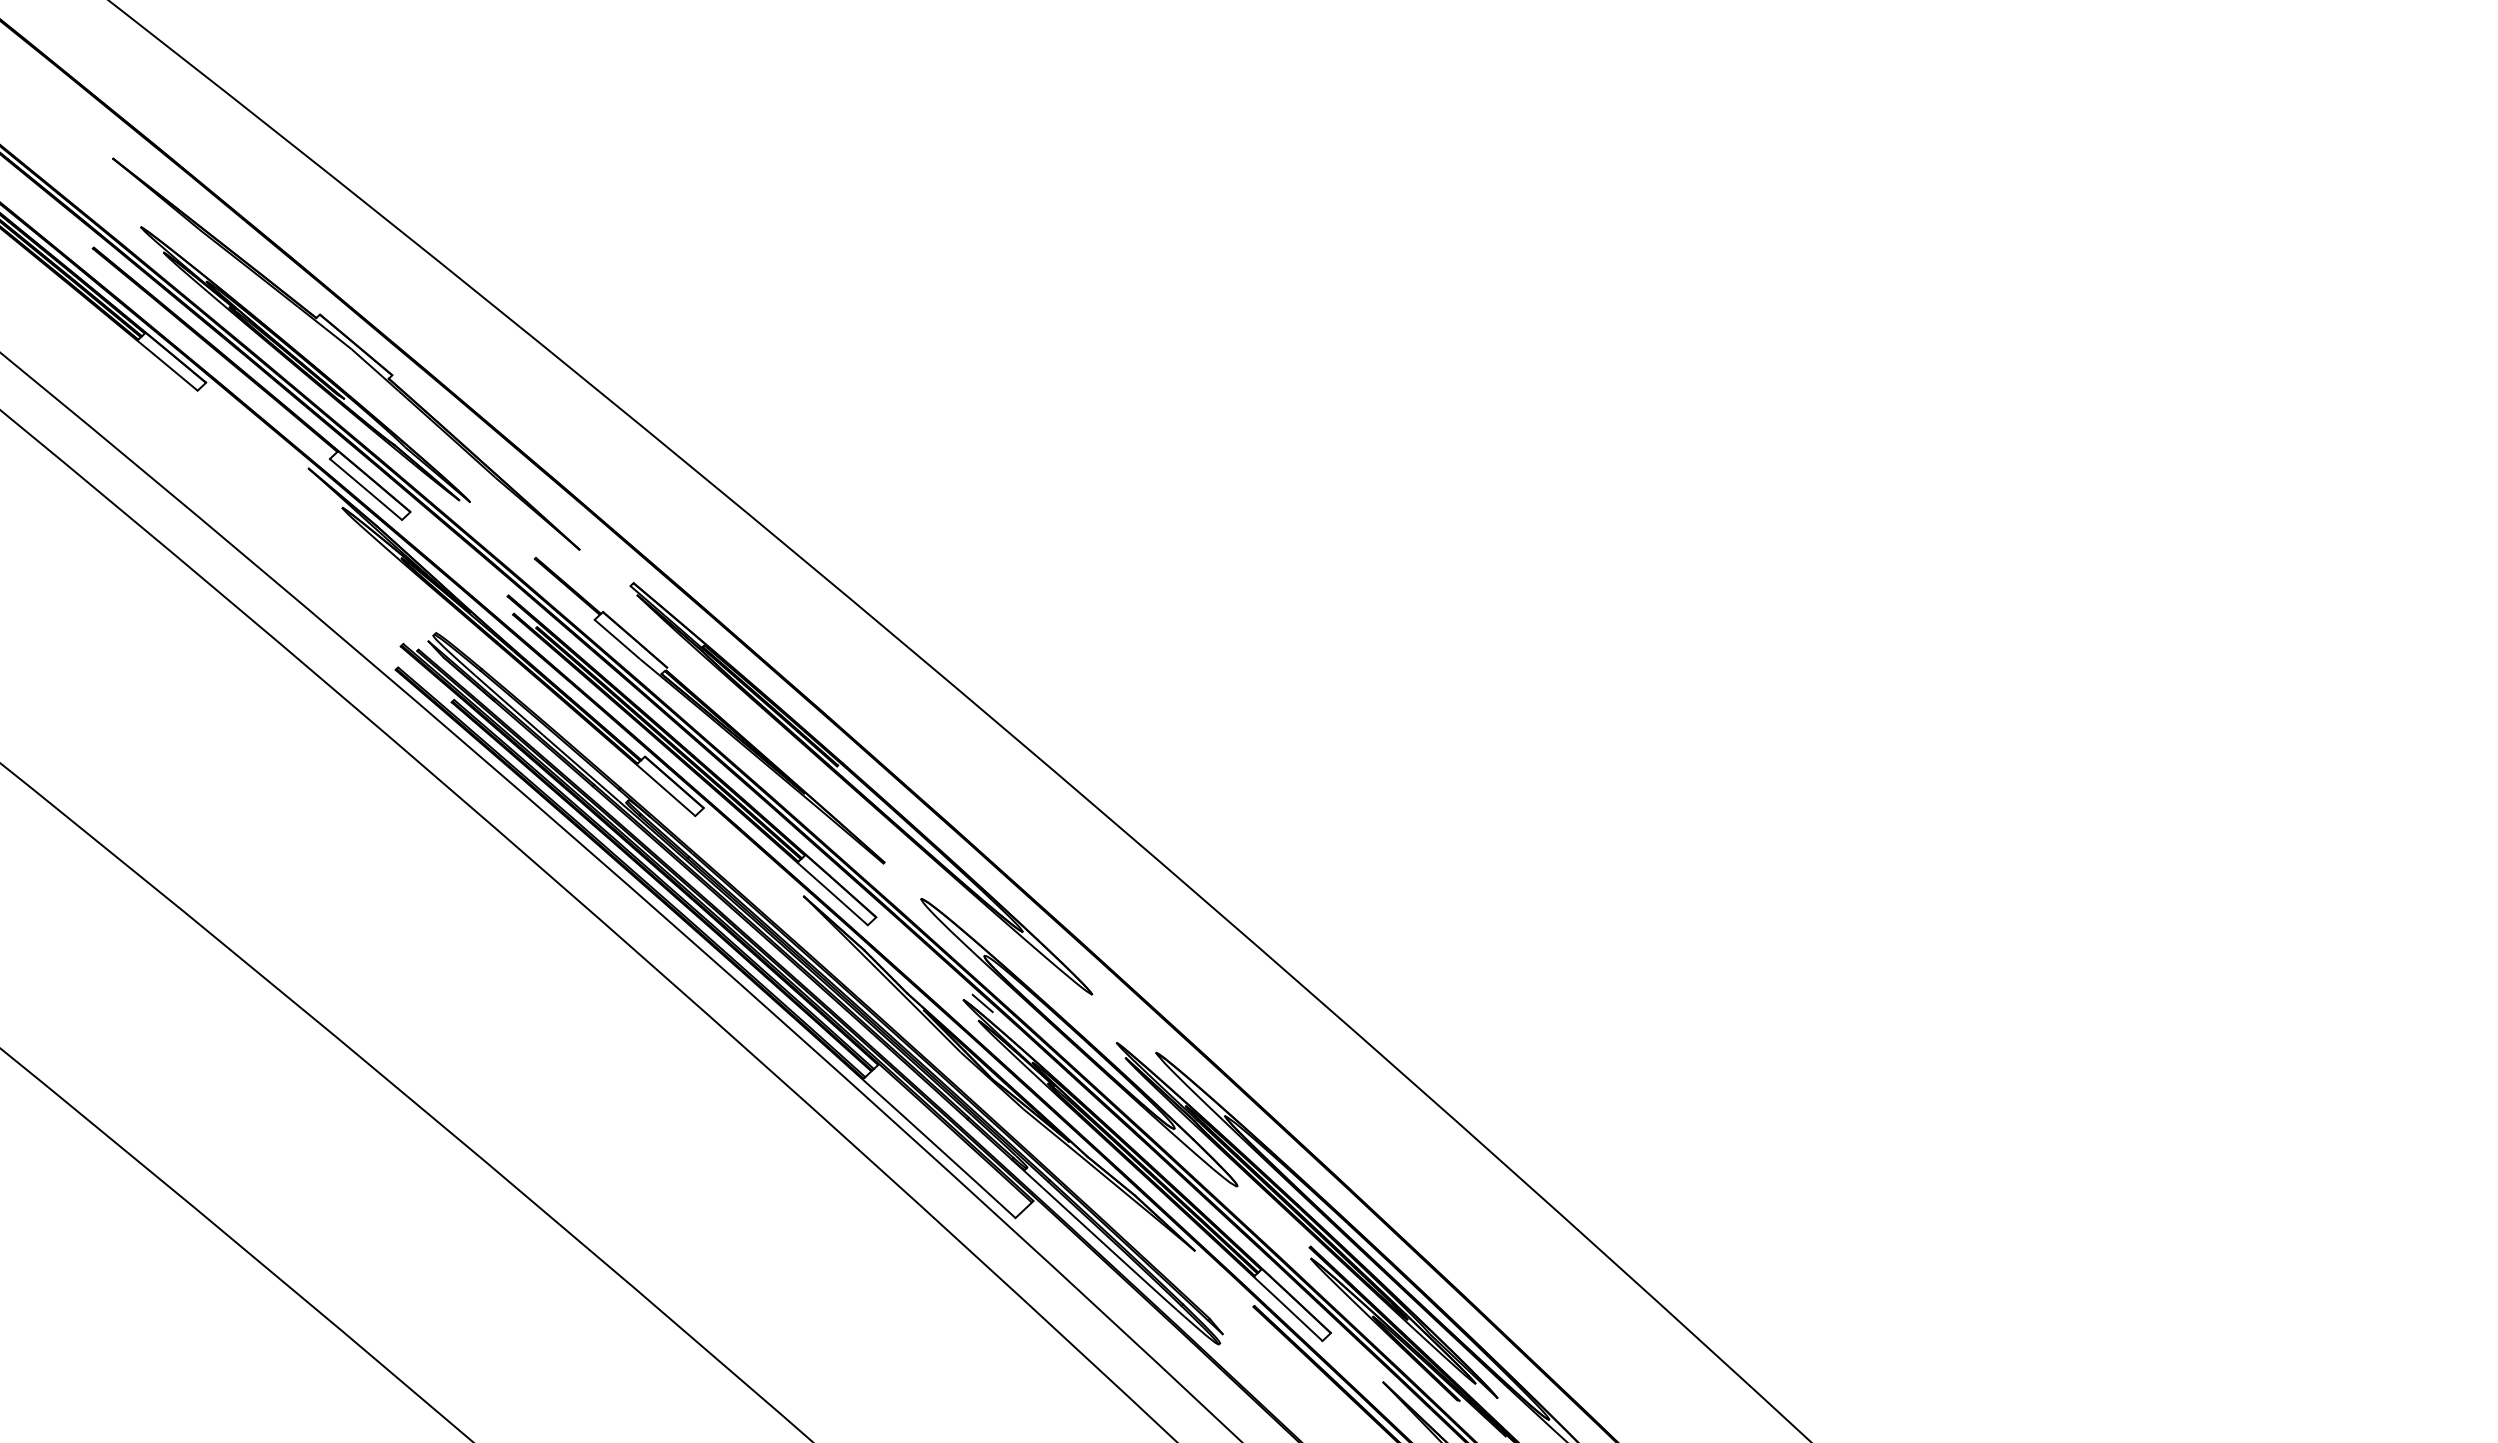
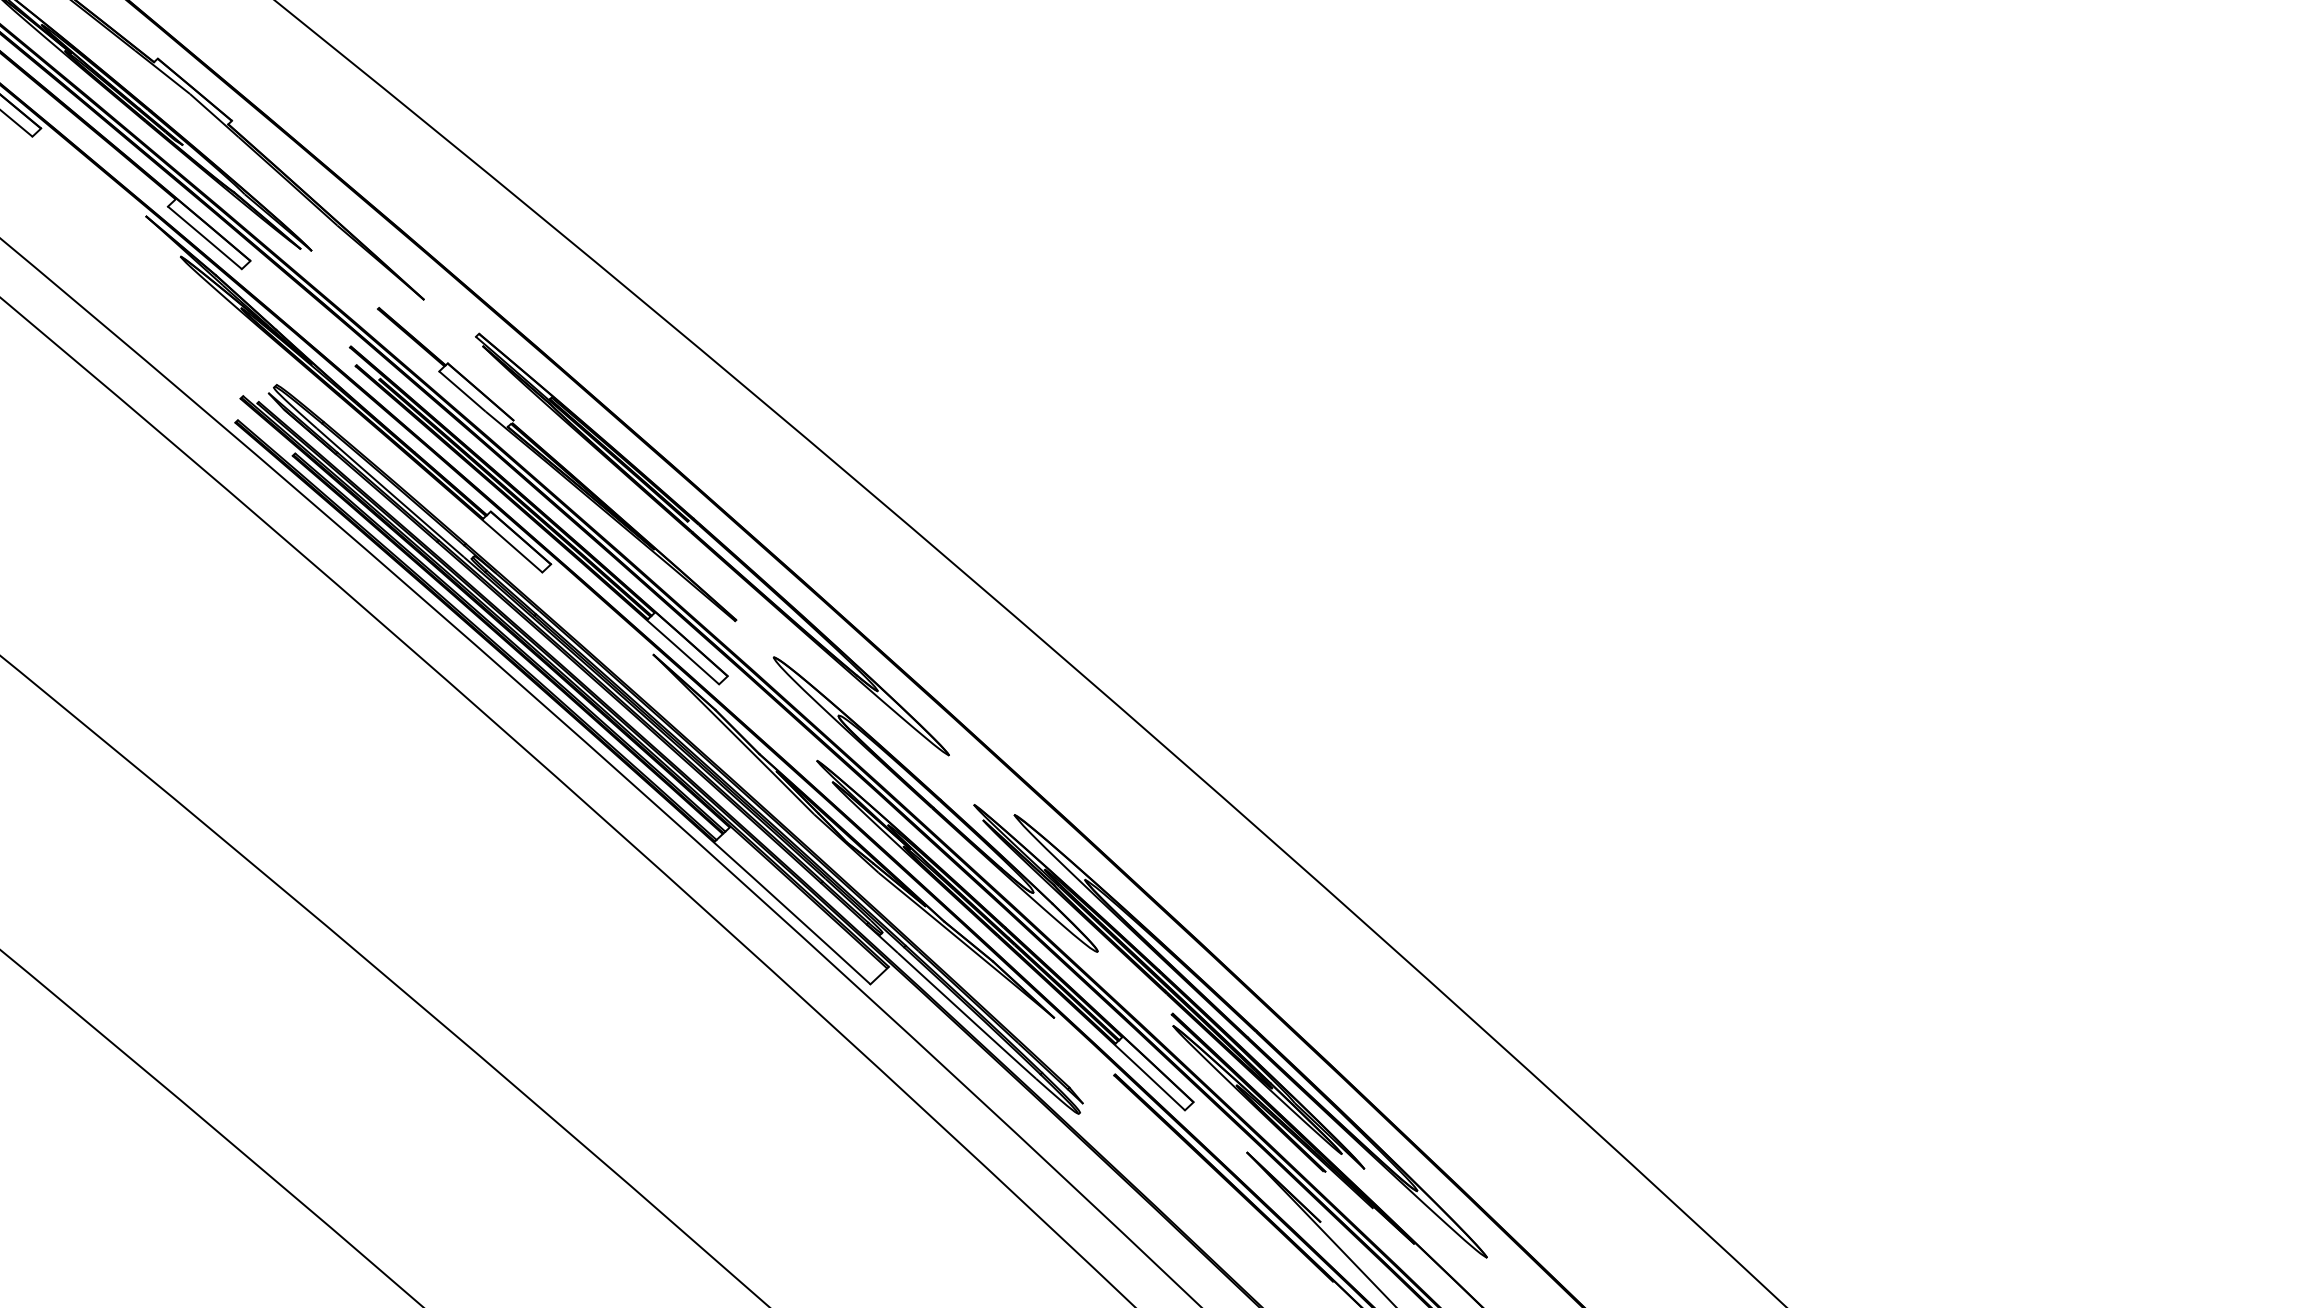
line: (982, 1003) -> (836, 764), removed

